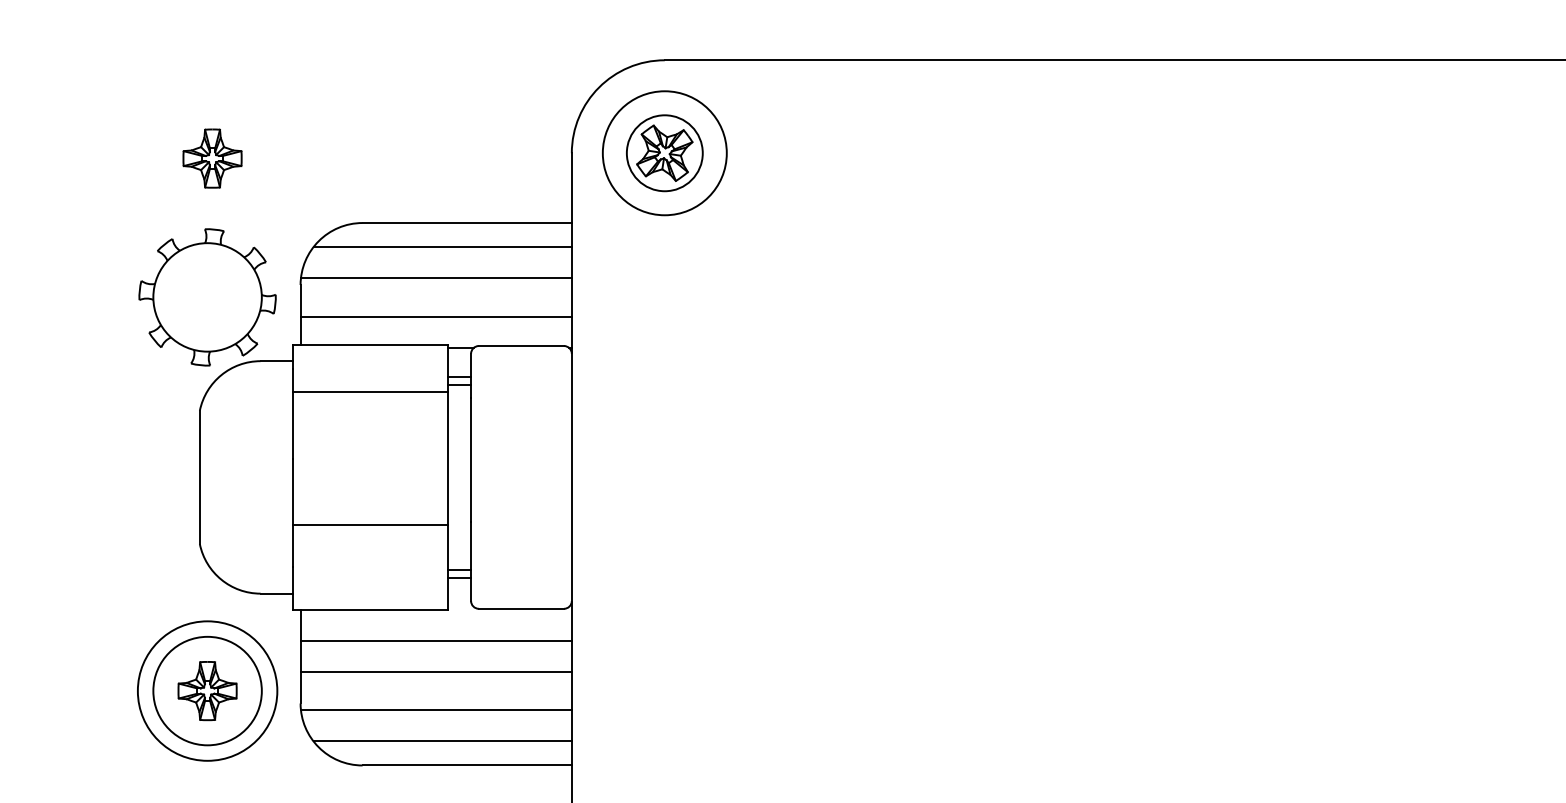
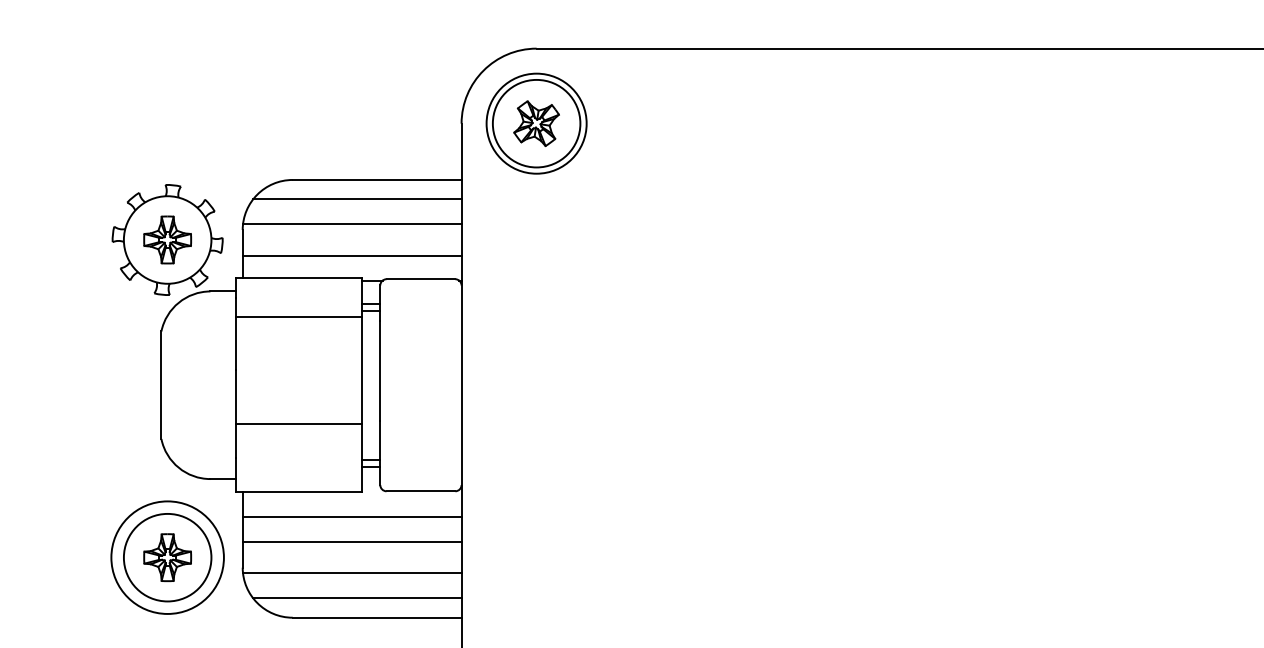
circle: (664, 153) -> (536, 123), size x1.43
part: (212, 157) -> (167, 239), moved

